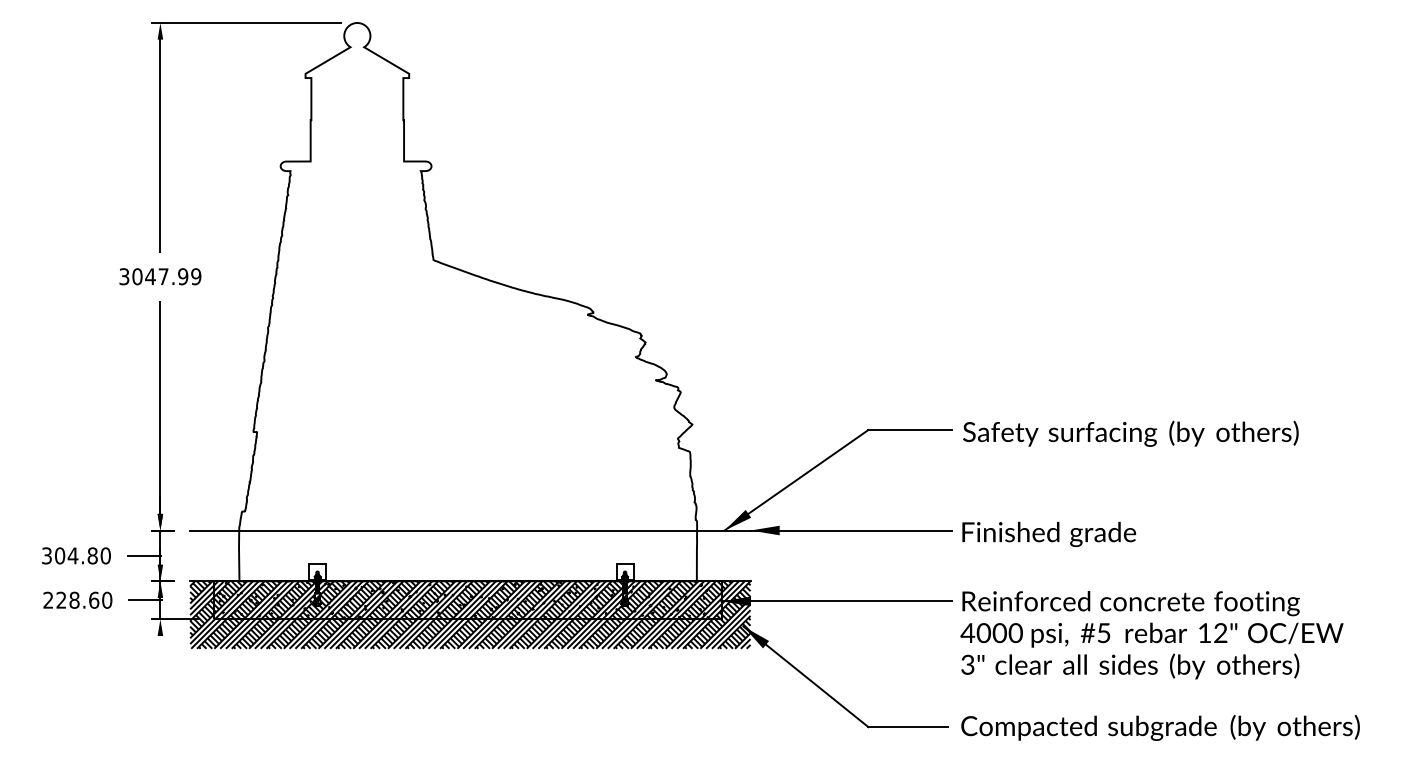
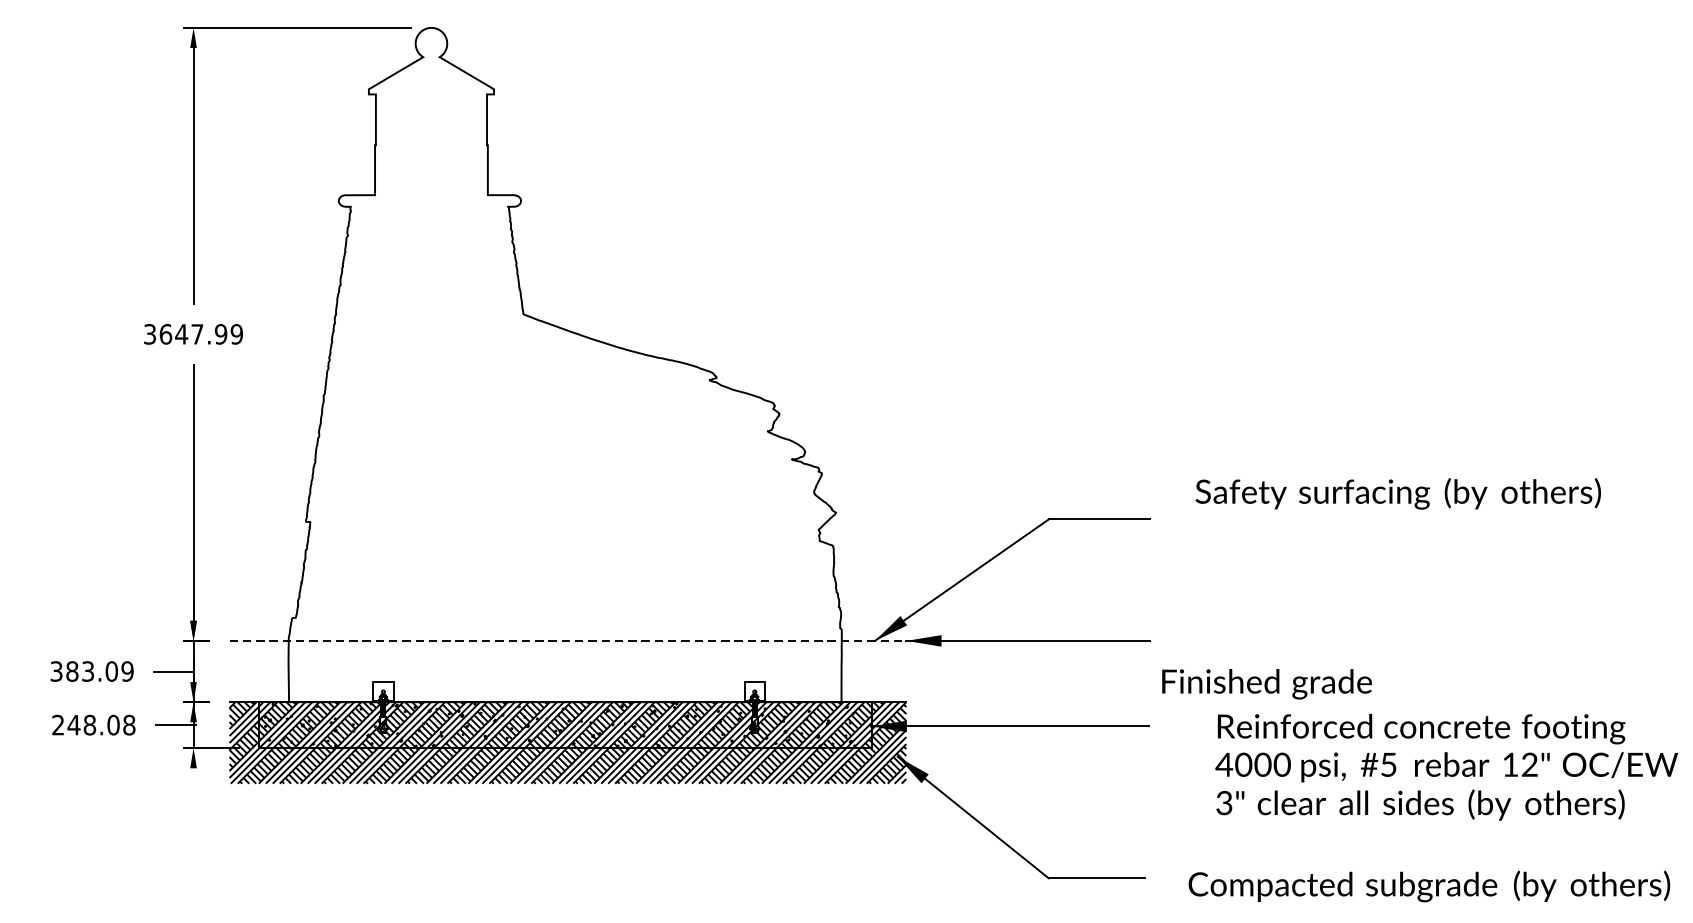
text: (137, 276) -> (165, 334), 3047.99 -> 3647.99
text: (1130, 433) -> (1397, 493), moved
line: (470, 530) -> (568, 640), solid -> dashed
text: (1049, 534) -> (1267, 684), moved
text: (82, 555) -> (99, 671), 304.80 -> 383.09
text: (84, 599) -> (101, 724), 228.60 -> 248.08
text: (1151, 635) -> (1446, 767), moved
text: (1160, 727) -> (1429, 886), moved

